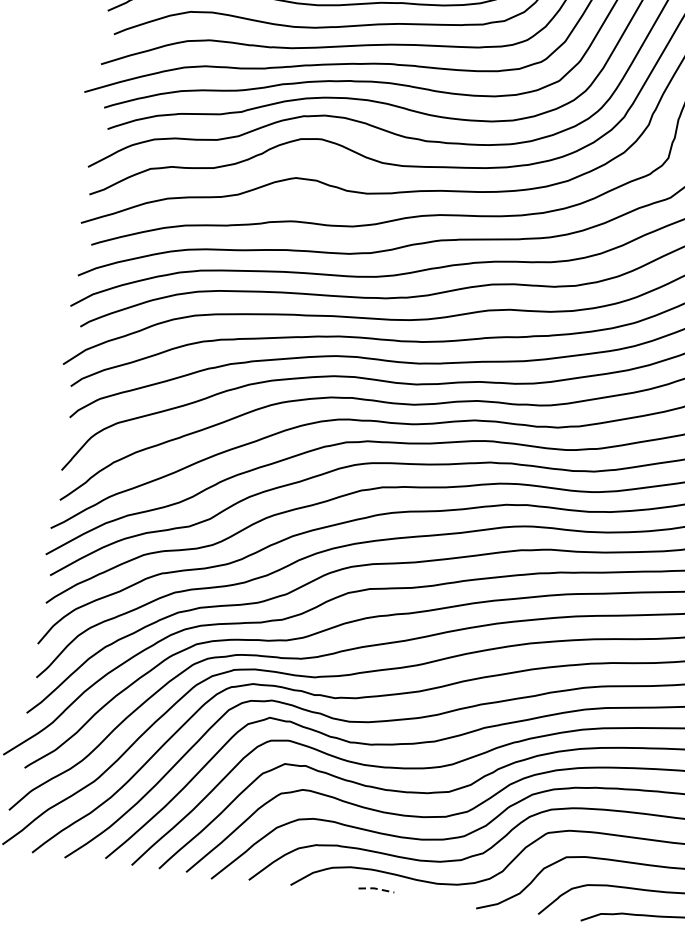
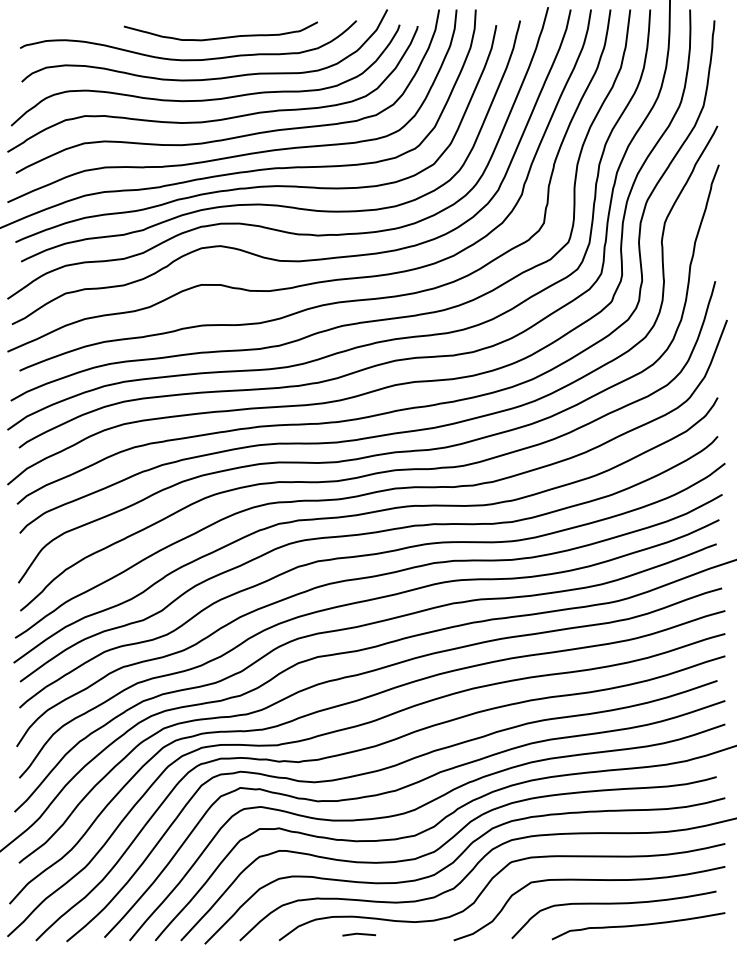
line: (375, 888) -> (358, 933), dashed -> solid

